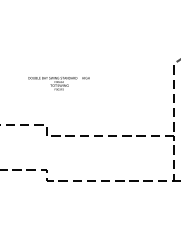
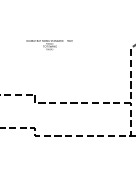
text: (58, 83) -> (49, 44), moved

